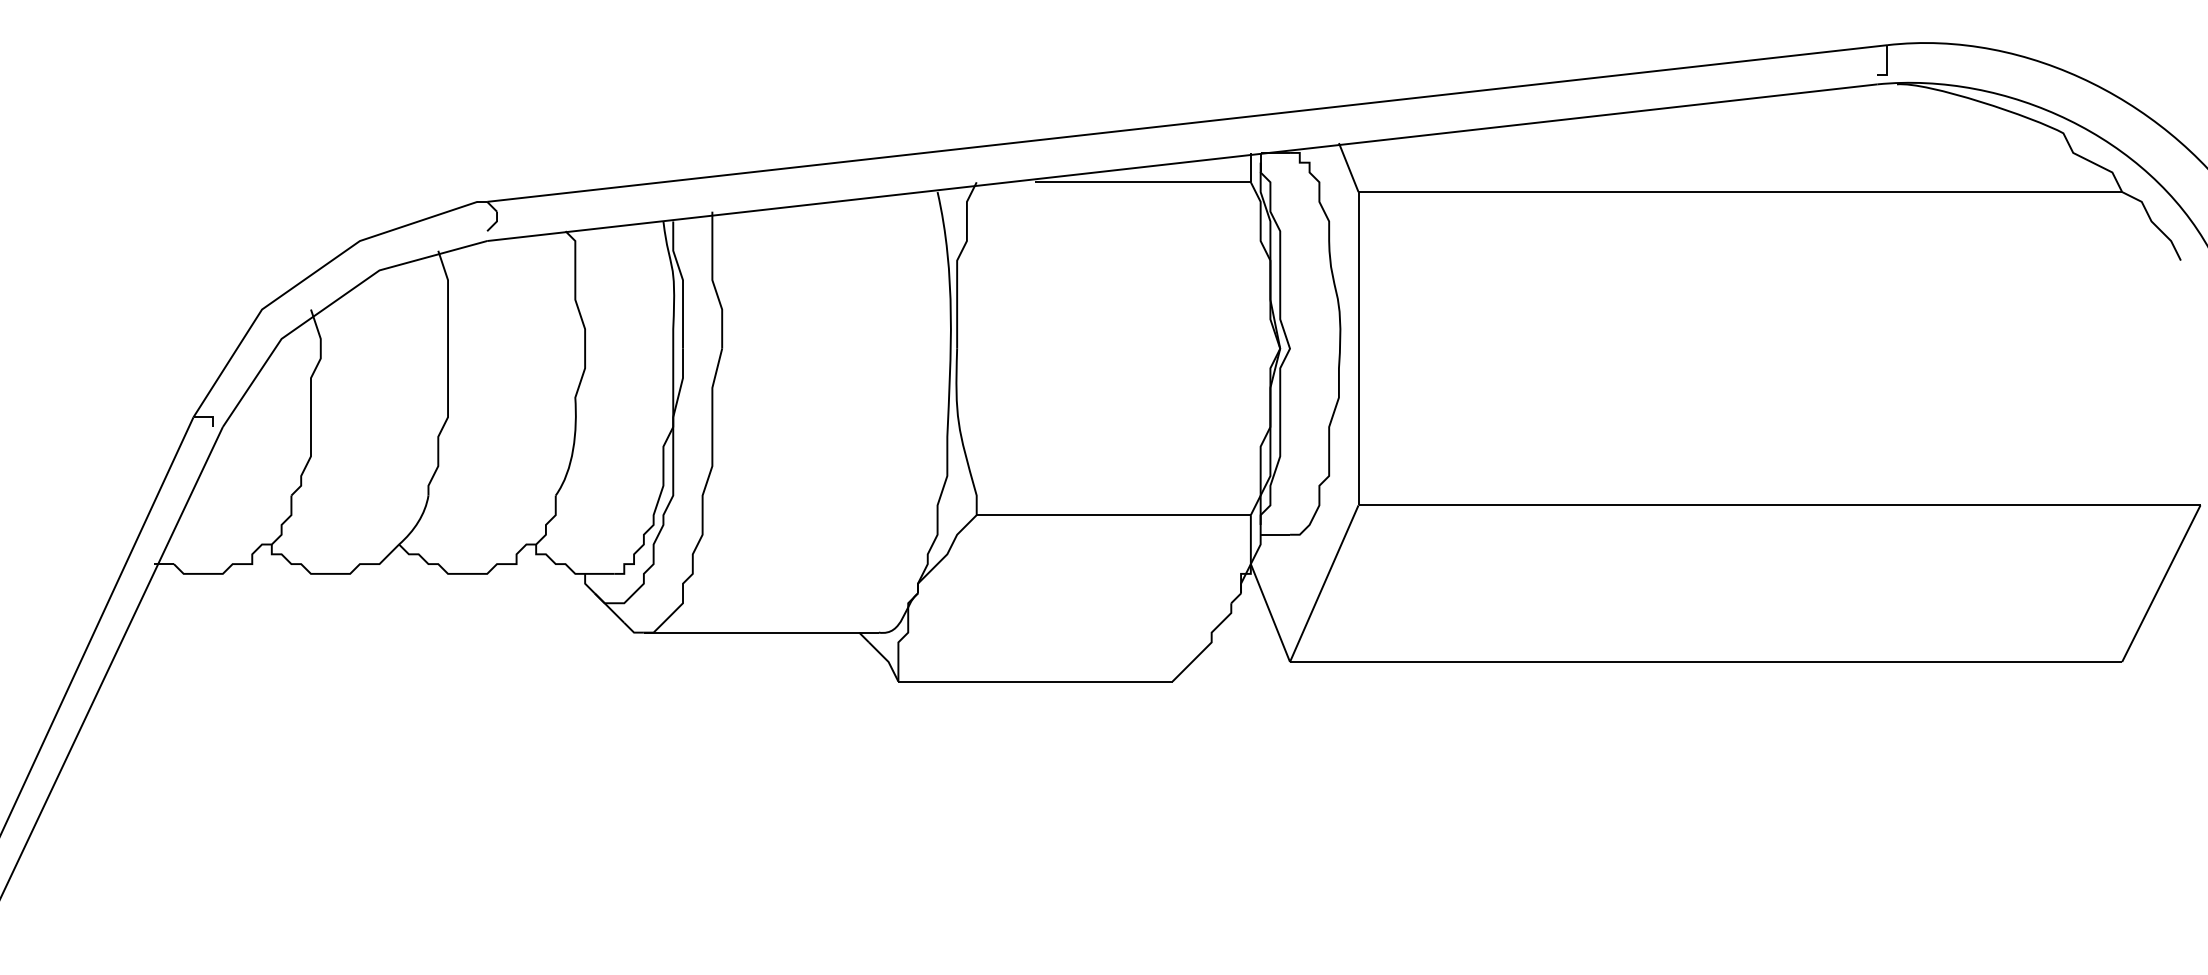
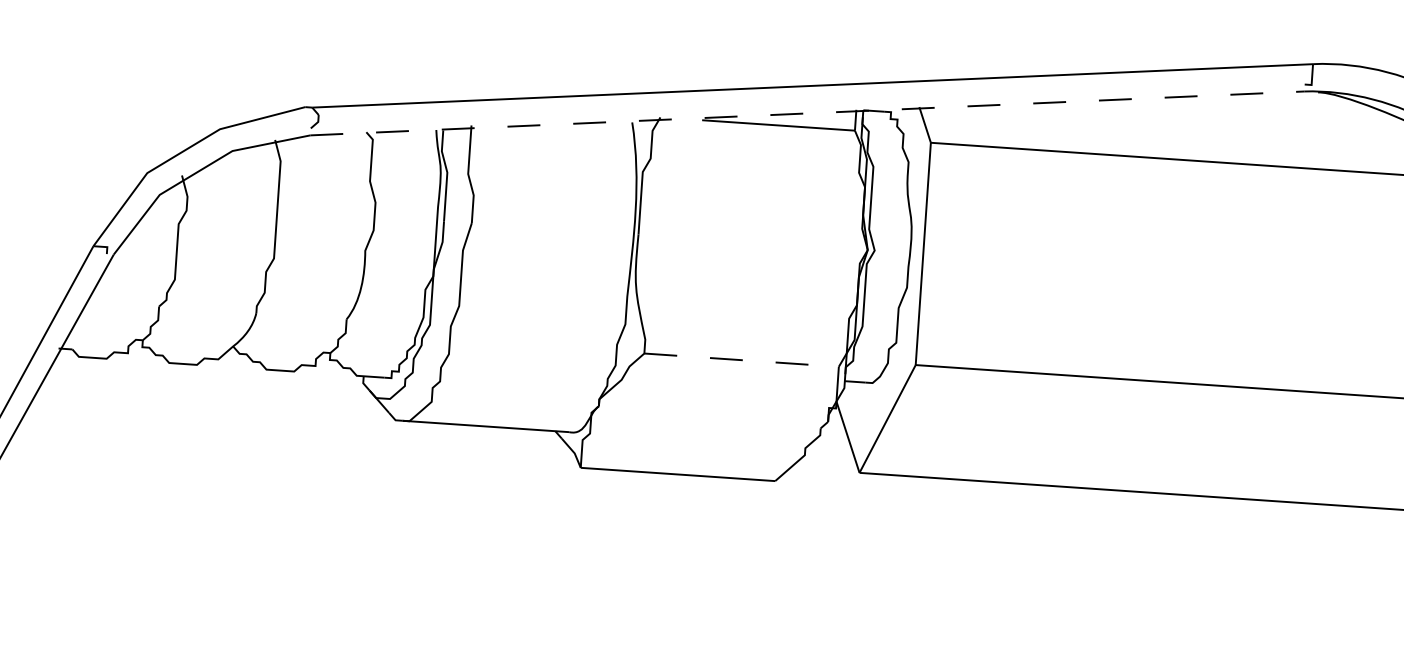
line: (1182, 162) -> (807, 113), solid -> dashed
line: (1114, 515) -> (742, 360), solid -> dashed

